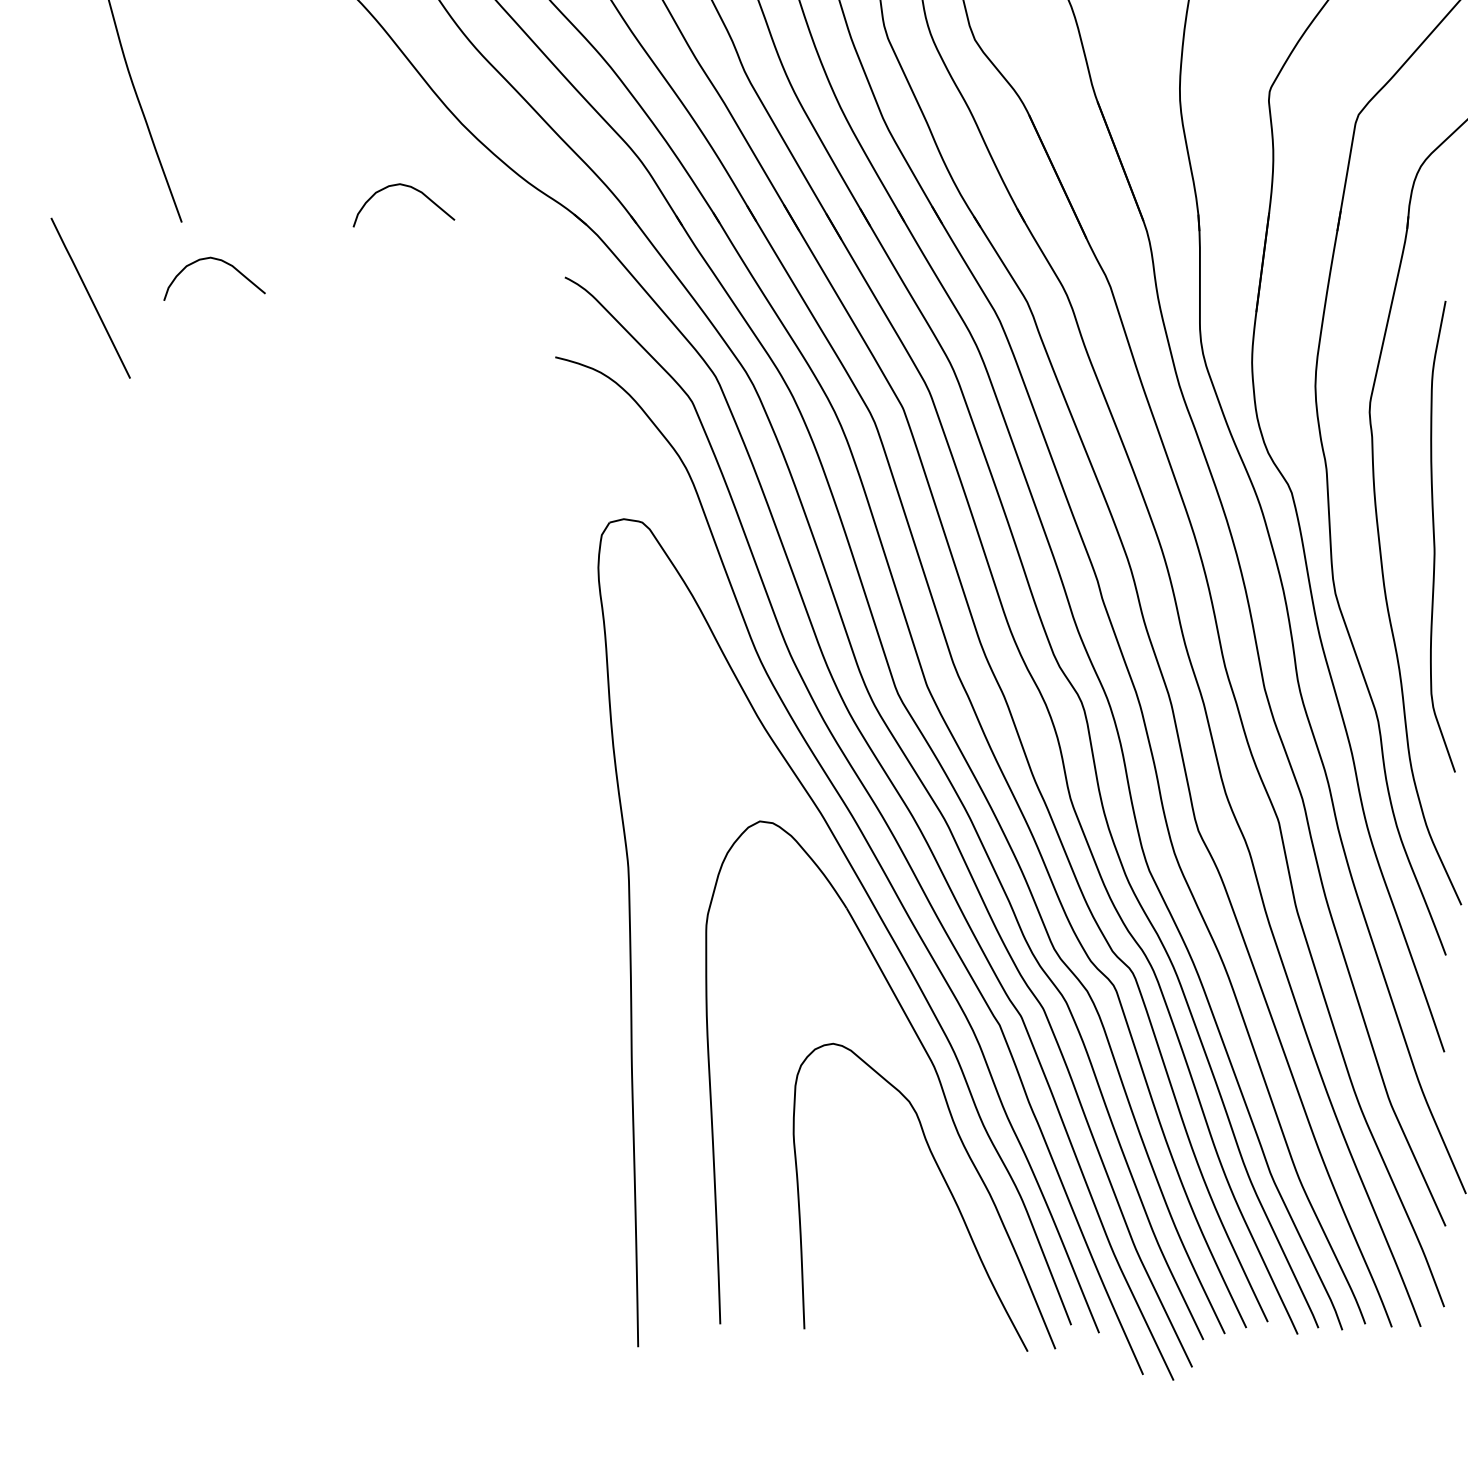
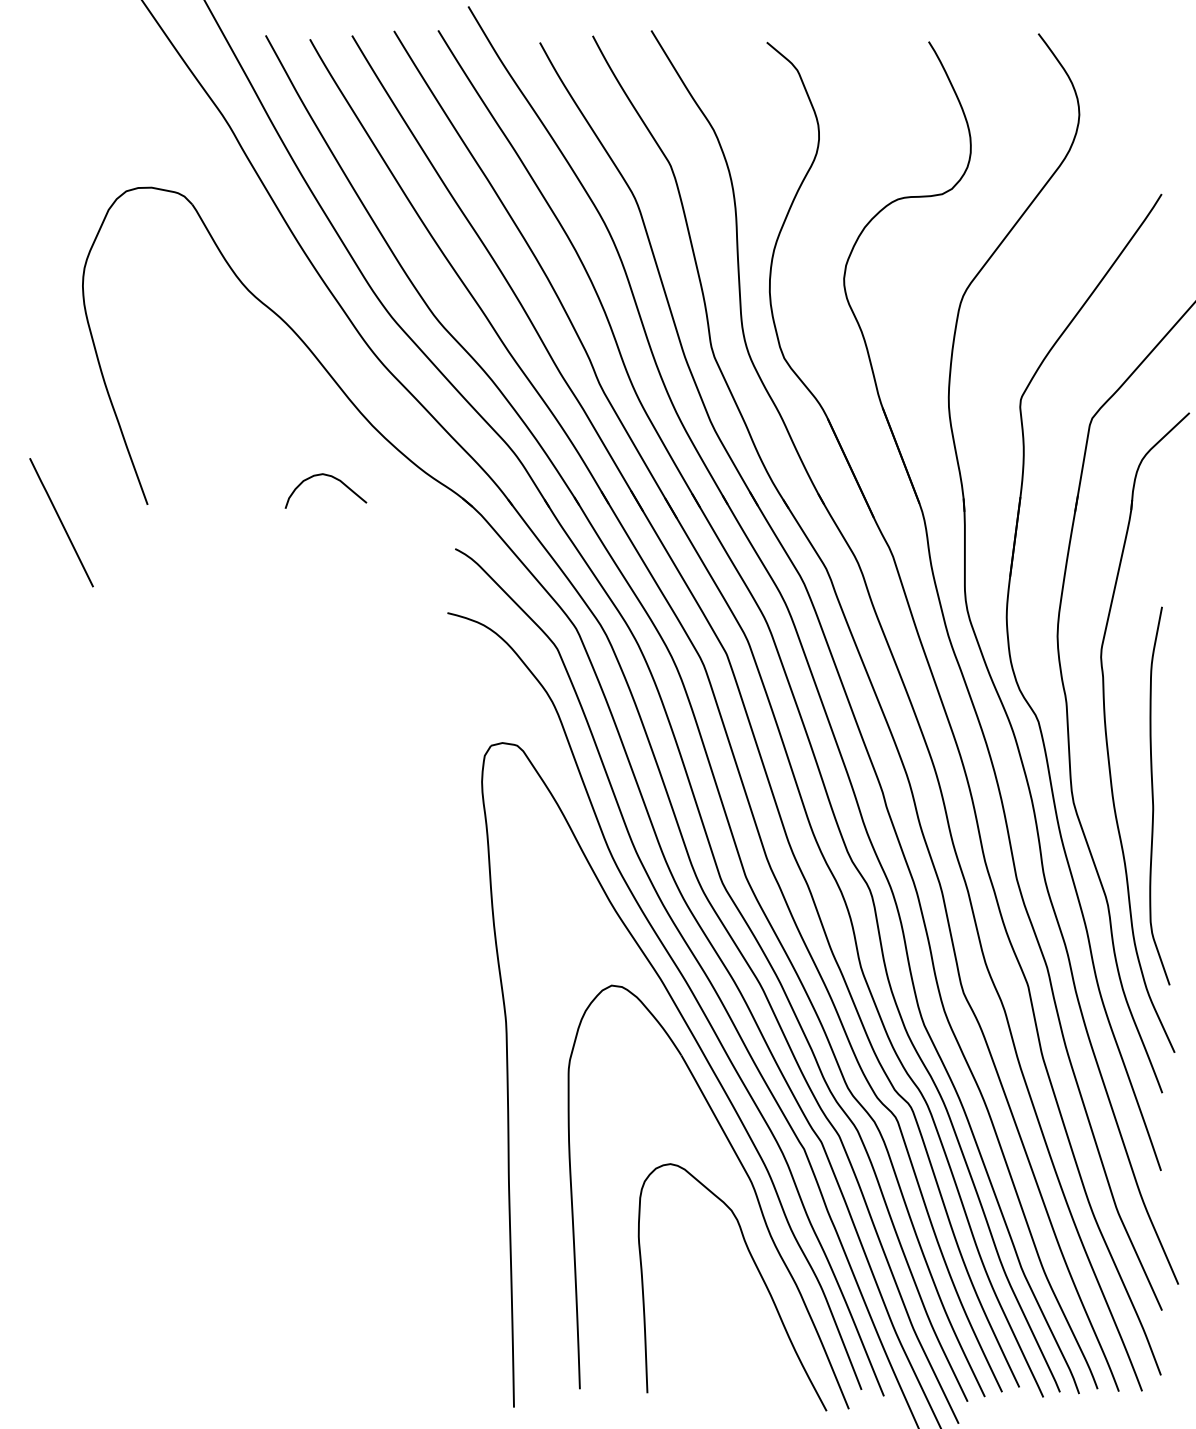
curve: (216, 260) -> (175, 535), removed
line: (90, 298) -> (61, 522), moved
curve: (1434, 535) -> (1153, 795), moved

